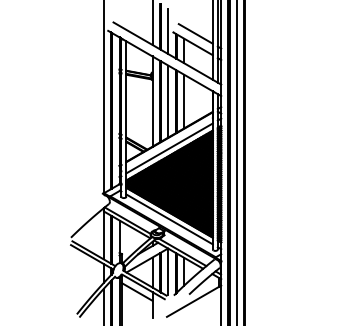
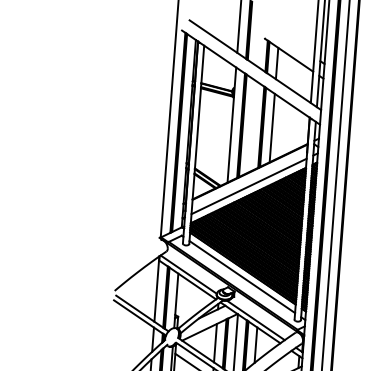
line: (168, 31) -> (258, 37), removed
line: (195, 33) -> (293, 42), removed
line: (168, 101) -> (252, 126), removed

